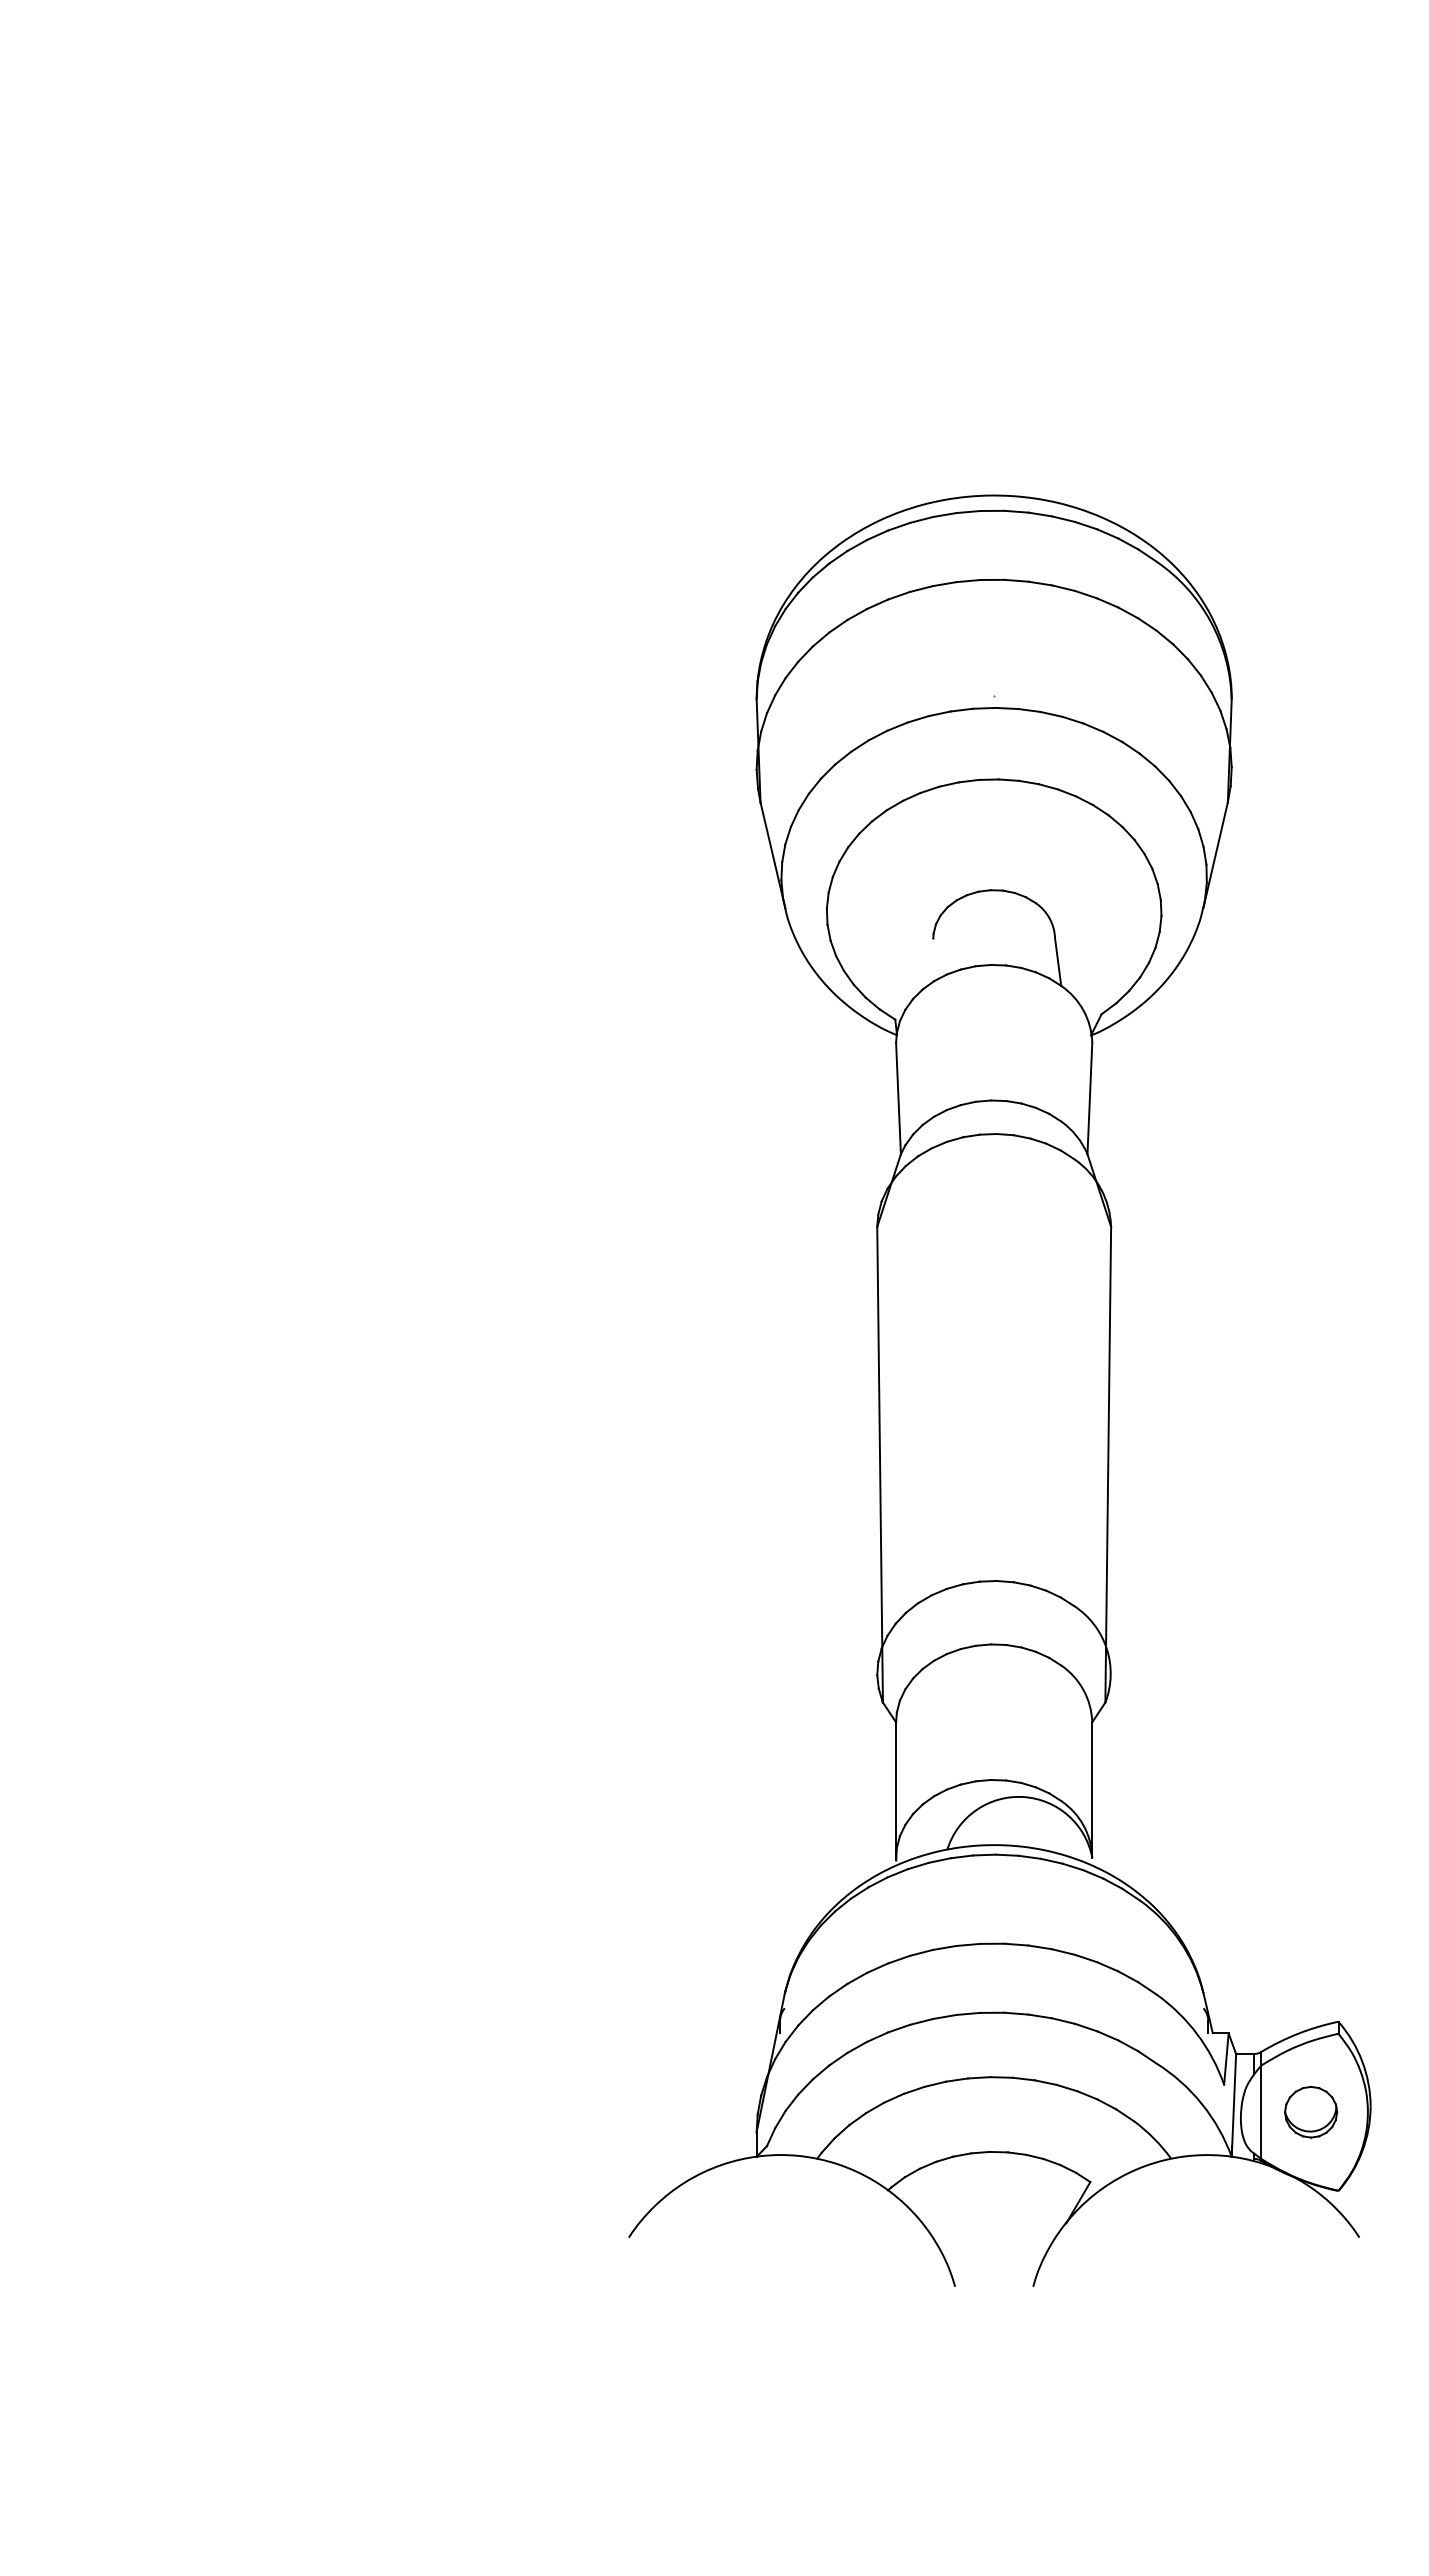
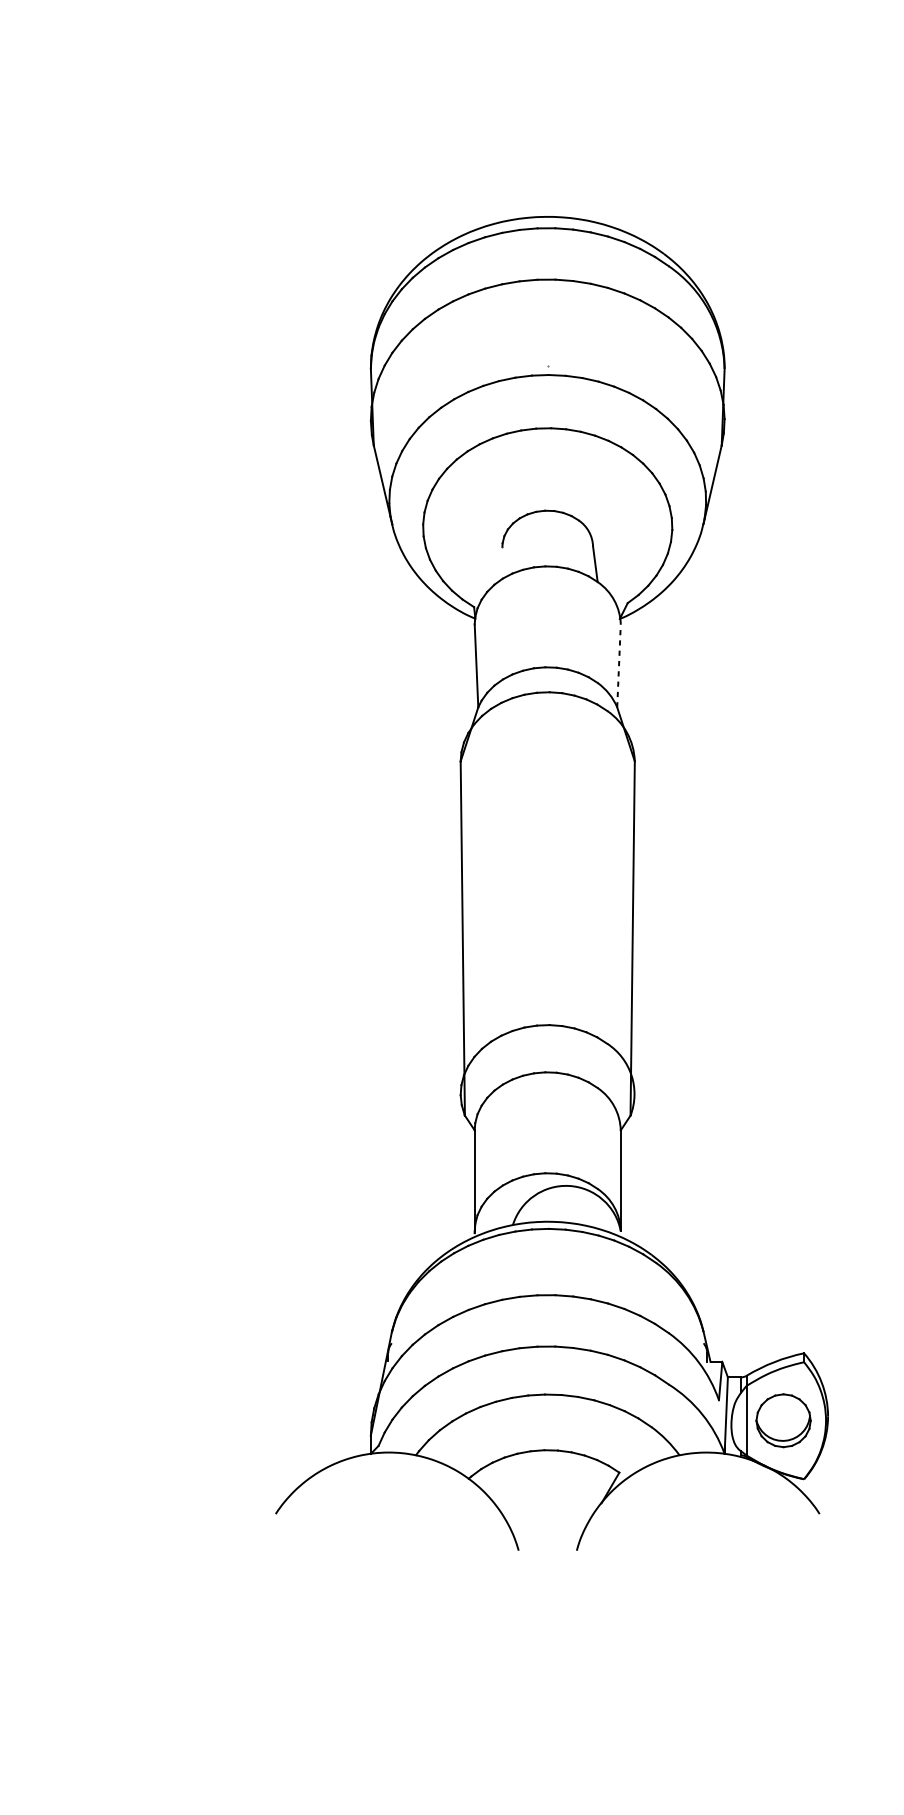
line: (1089, 1098) -> (618, 665), solid -> dashed
part: (1311, 2111) -> (784, 1420), size x1.4

